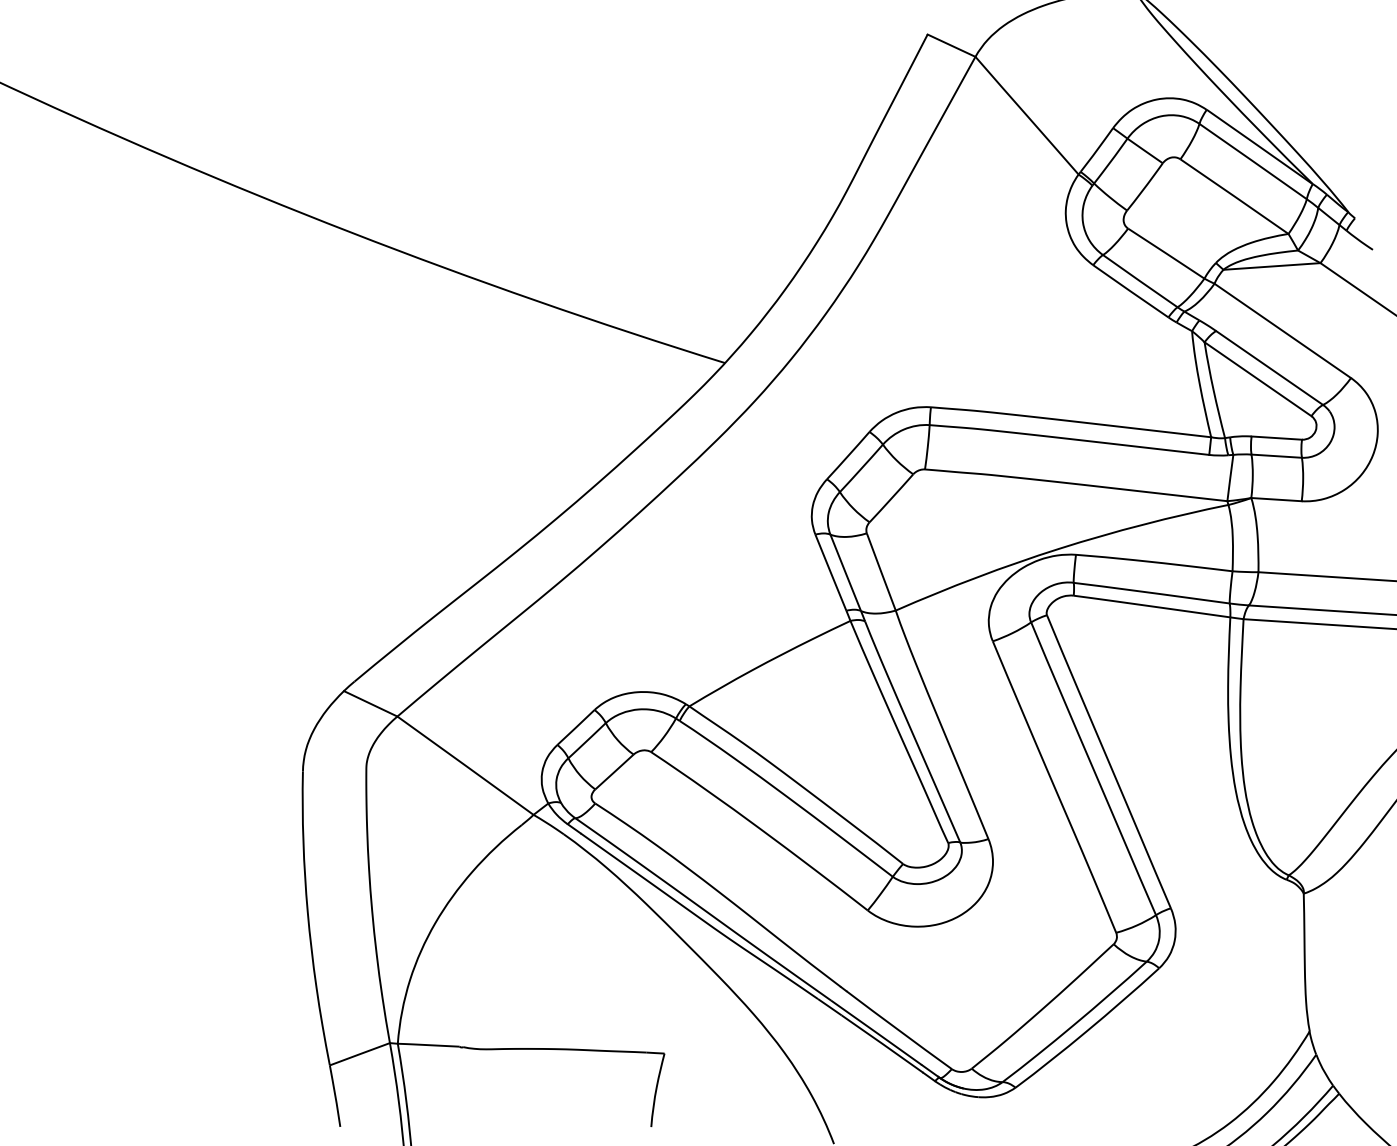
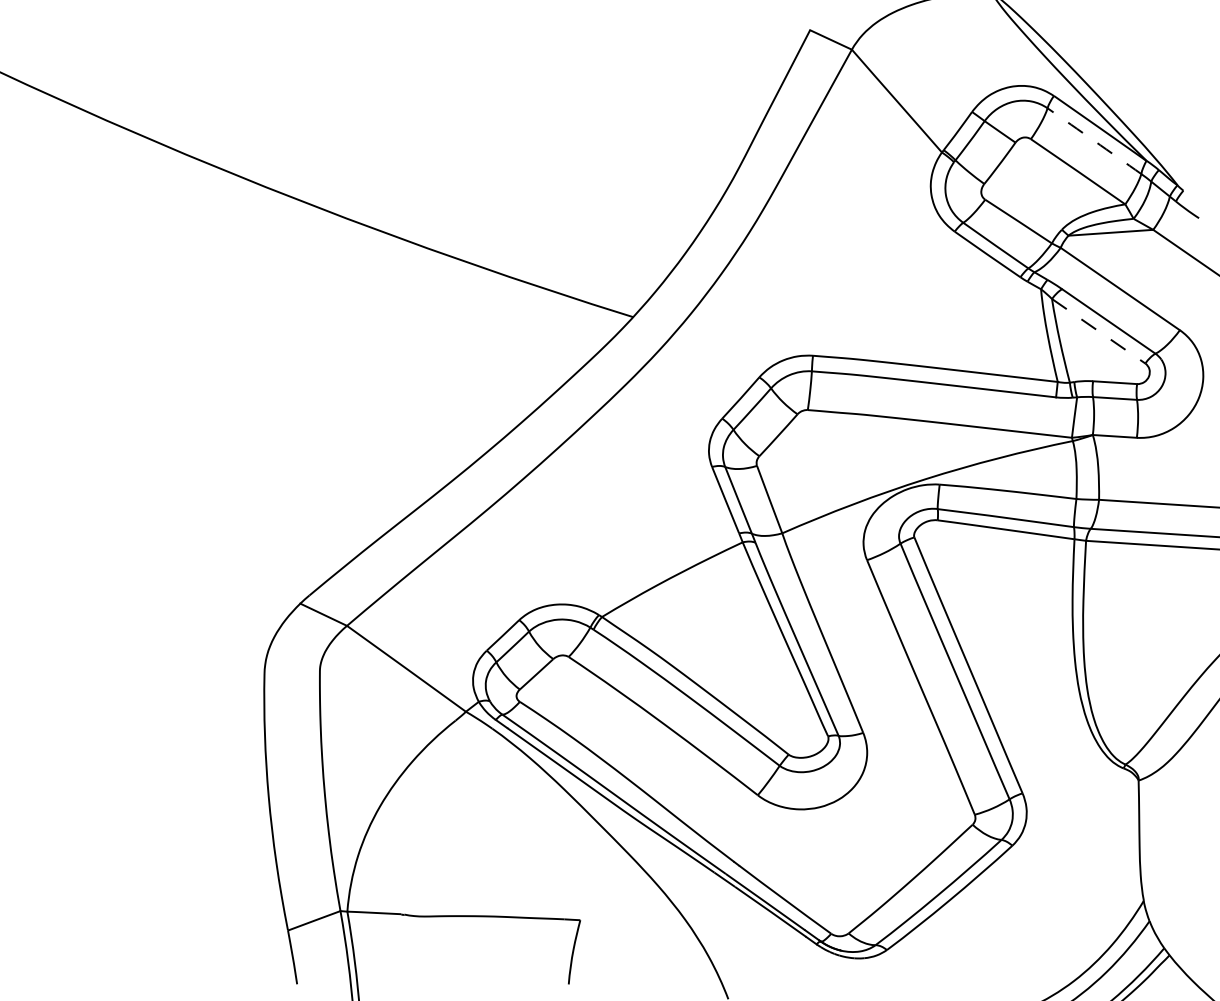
arc: (1253, 161) -> (1094, 141), solid -> dashed
line: (1258, 379) -> (1099, 331), solid -> dashed

